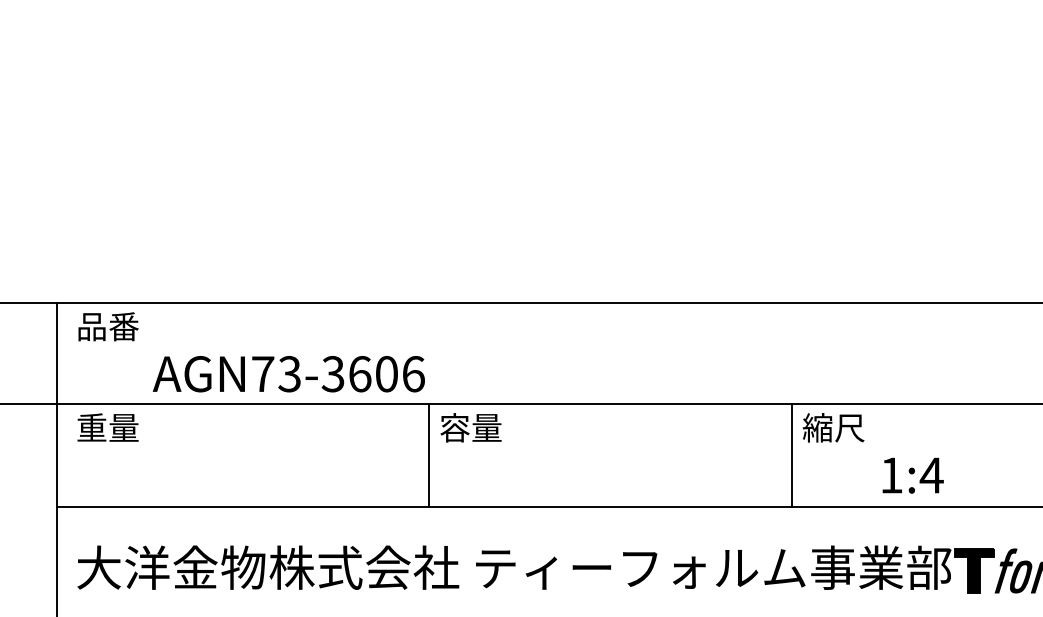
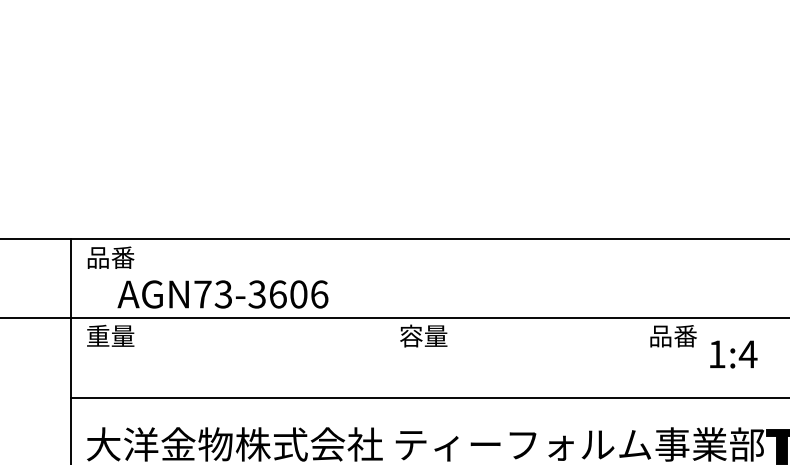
text: (288, 374) -> (222, 294), moved
text: (470, 427) -> (423, 335), moved
text: (833, 427) -> (672, 335), 縮尺 -> 品番
line: (428, 455) -> (359, 357), removed
line: (791, 455) -> (640, 357), removed
text: (912, 475) -> (733, 354), moved

